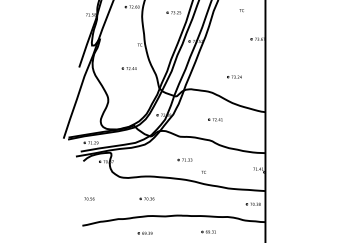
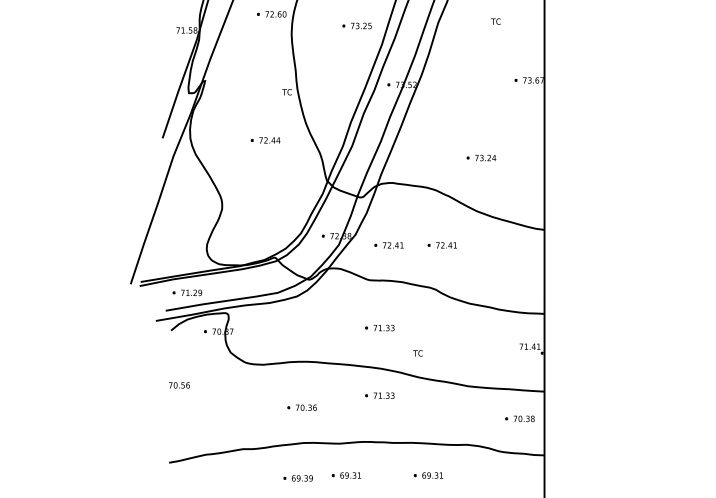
part: (189, 119) -> (388, 244), added
part: (184, 192) -> (378, 394), added
text: (89, 198) -> (179, 384), moved
part: (168, 231) -> (345, 474), added

